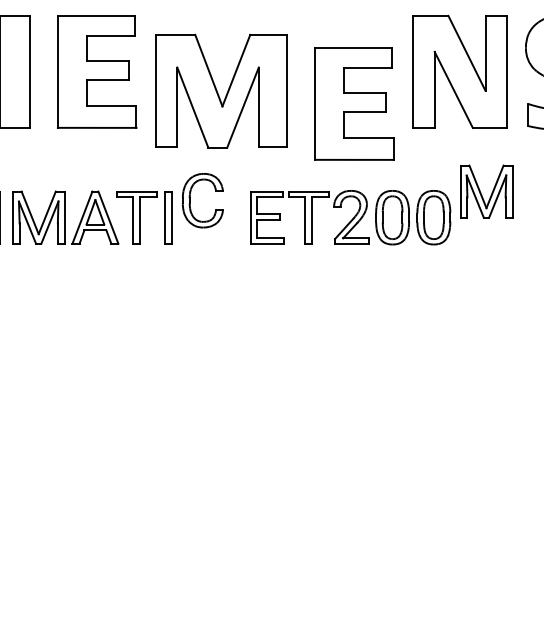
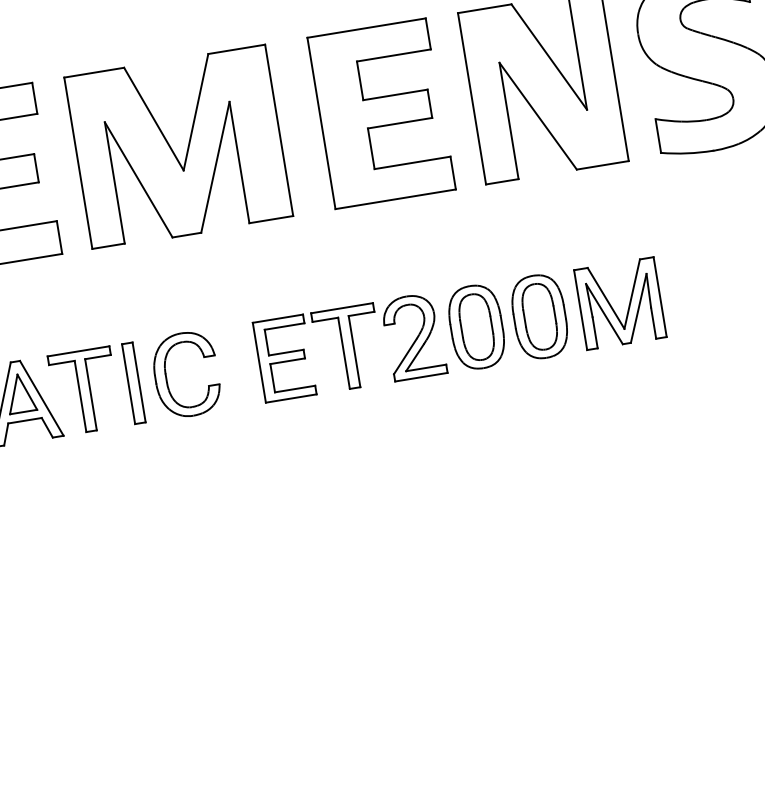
part: (221, 90) -> (178, 146), moved
part: (354, 103) -> (381, 113), moved
part: (486, 191) -> (620, 303), moved
part: (190, 200) -> (167, 377), moved

